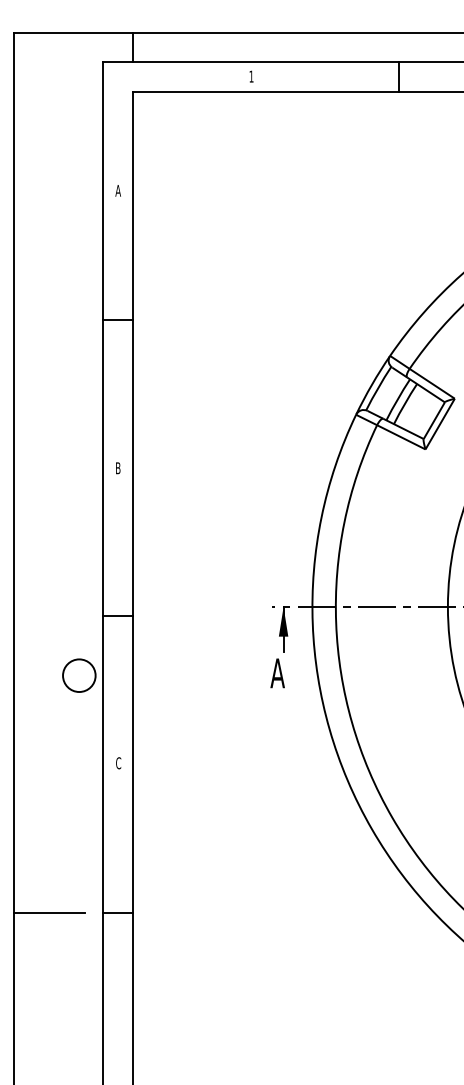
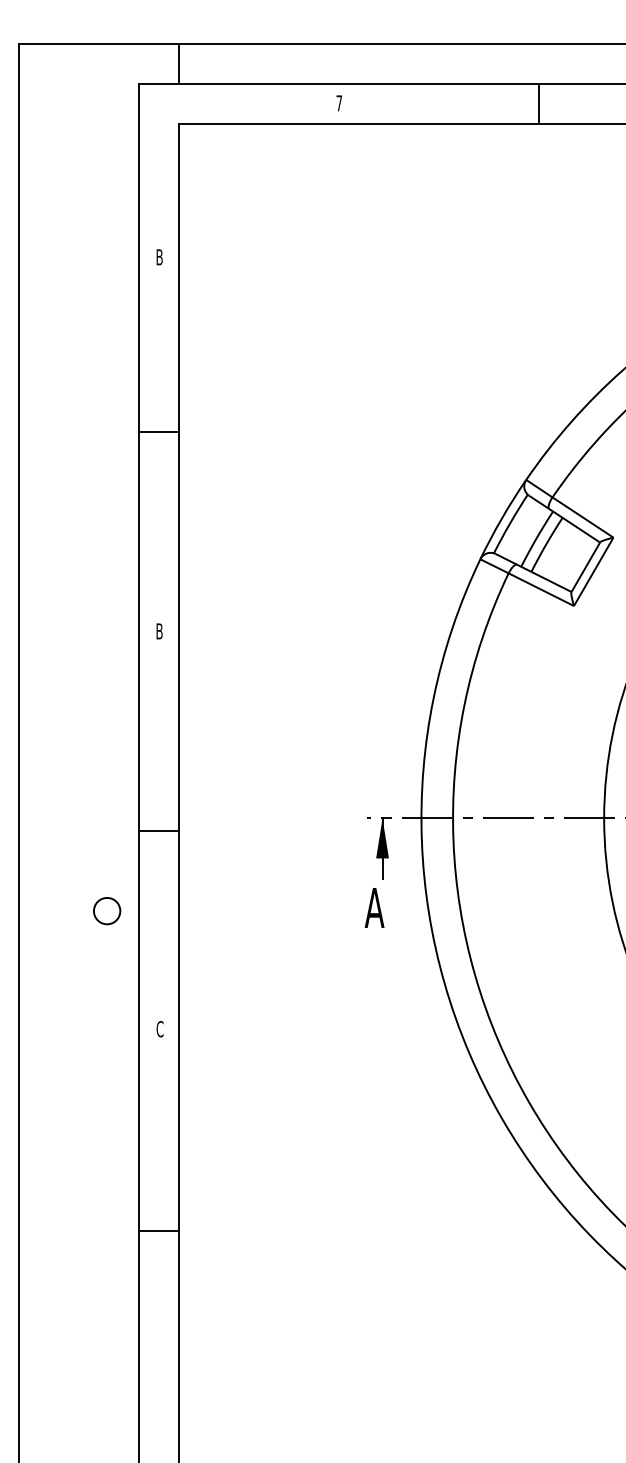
text: (251, 76) -> (339, 103), 1 -> 7
text: (117, 190) -> (158, 256), A -> B
circle: (79, 675) -> (107, 910), size x0.6
line: (49, 912) -> (66, 1230), removed

